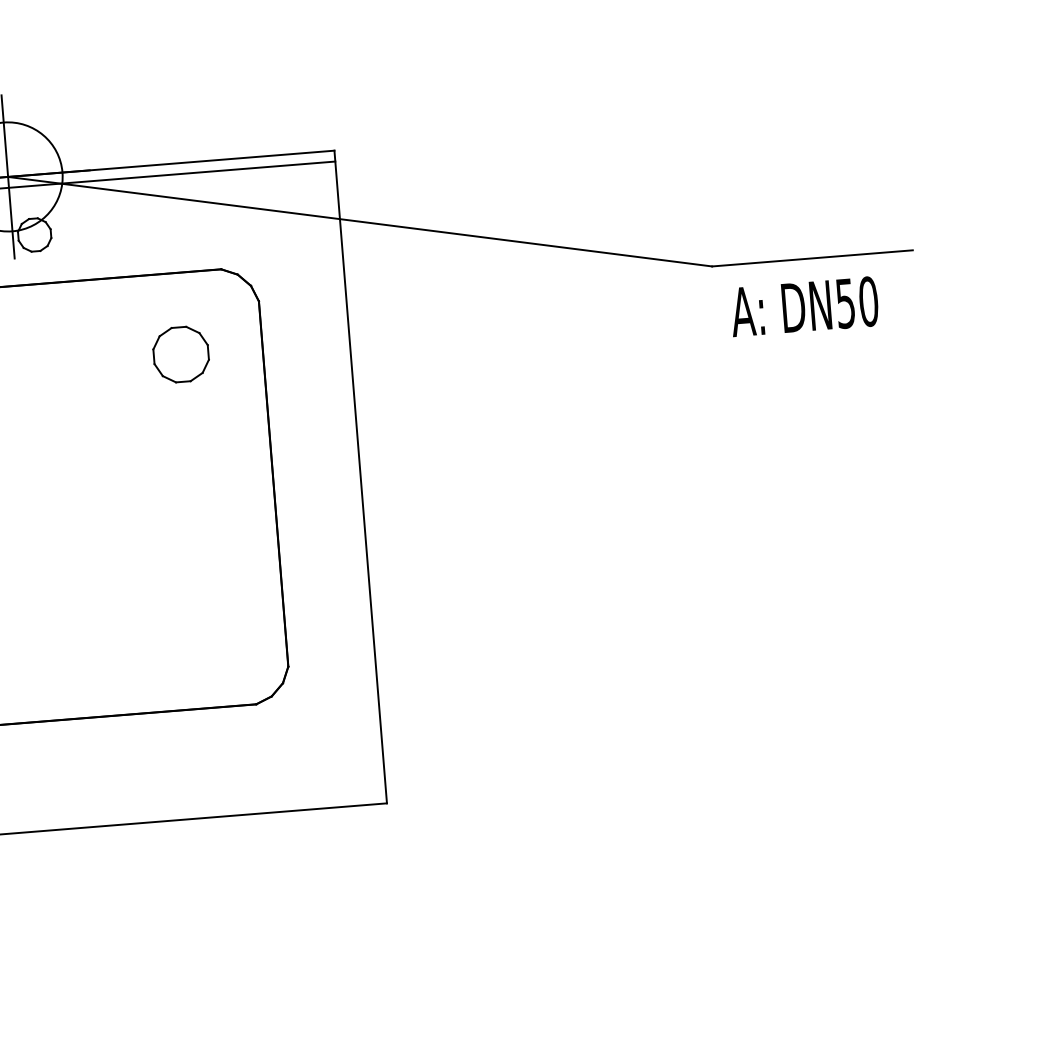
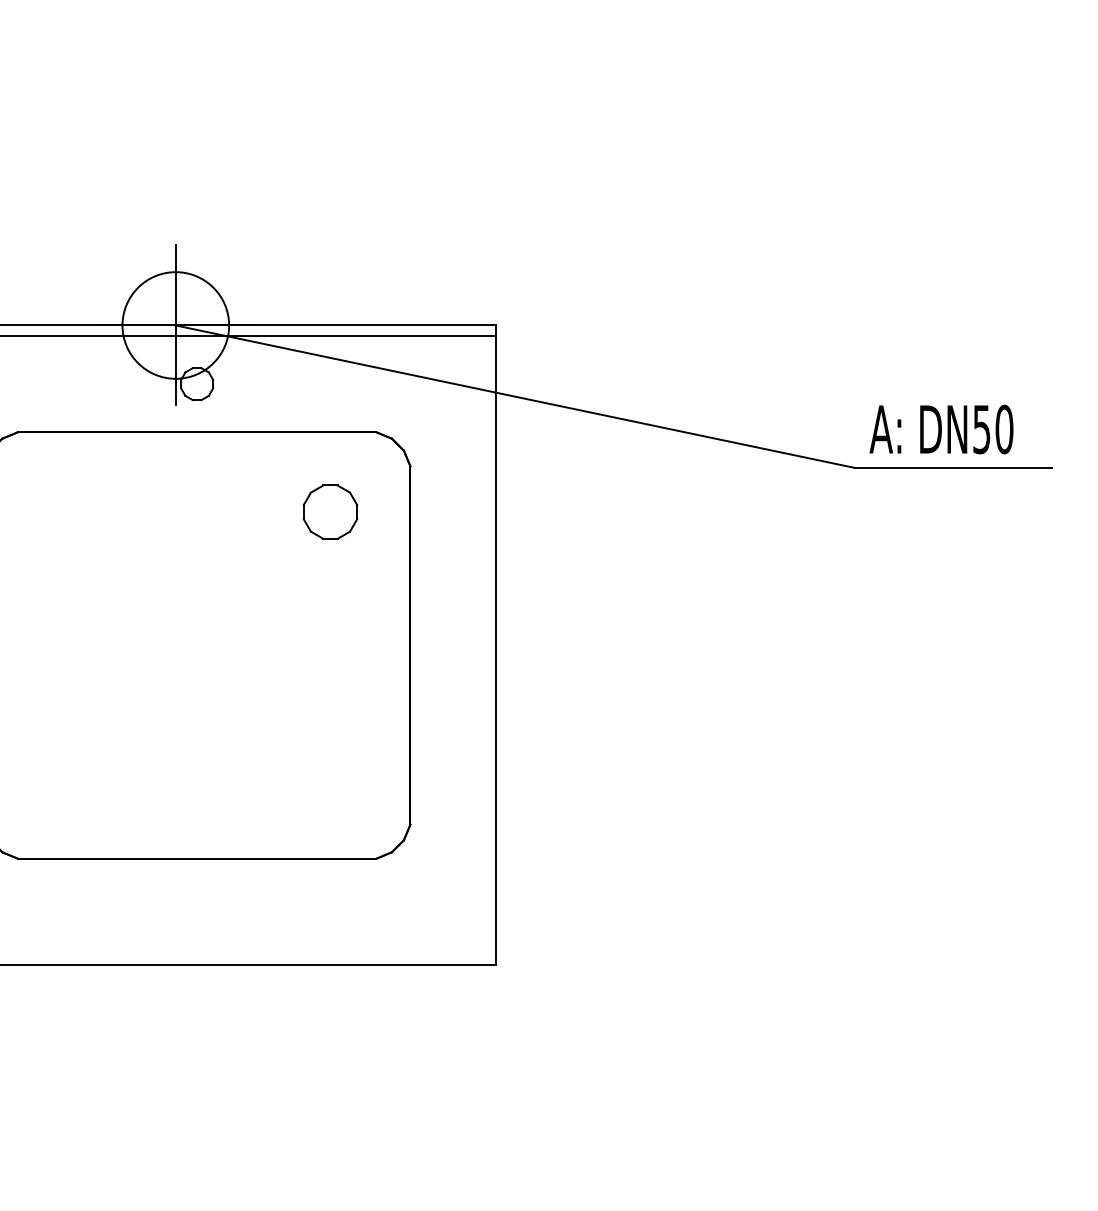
text: (804, 306) -> (941, 429), moved

